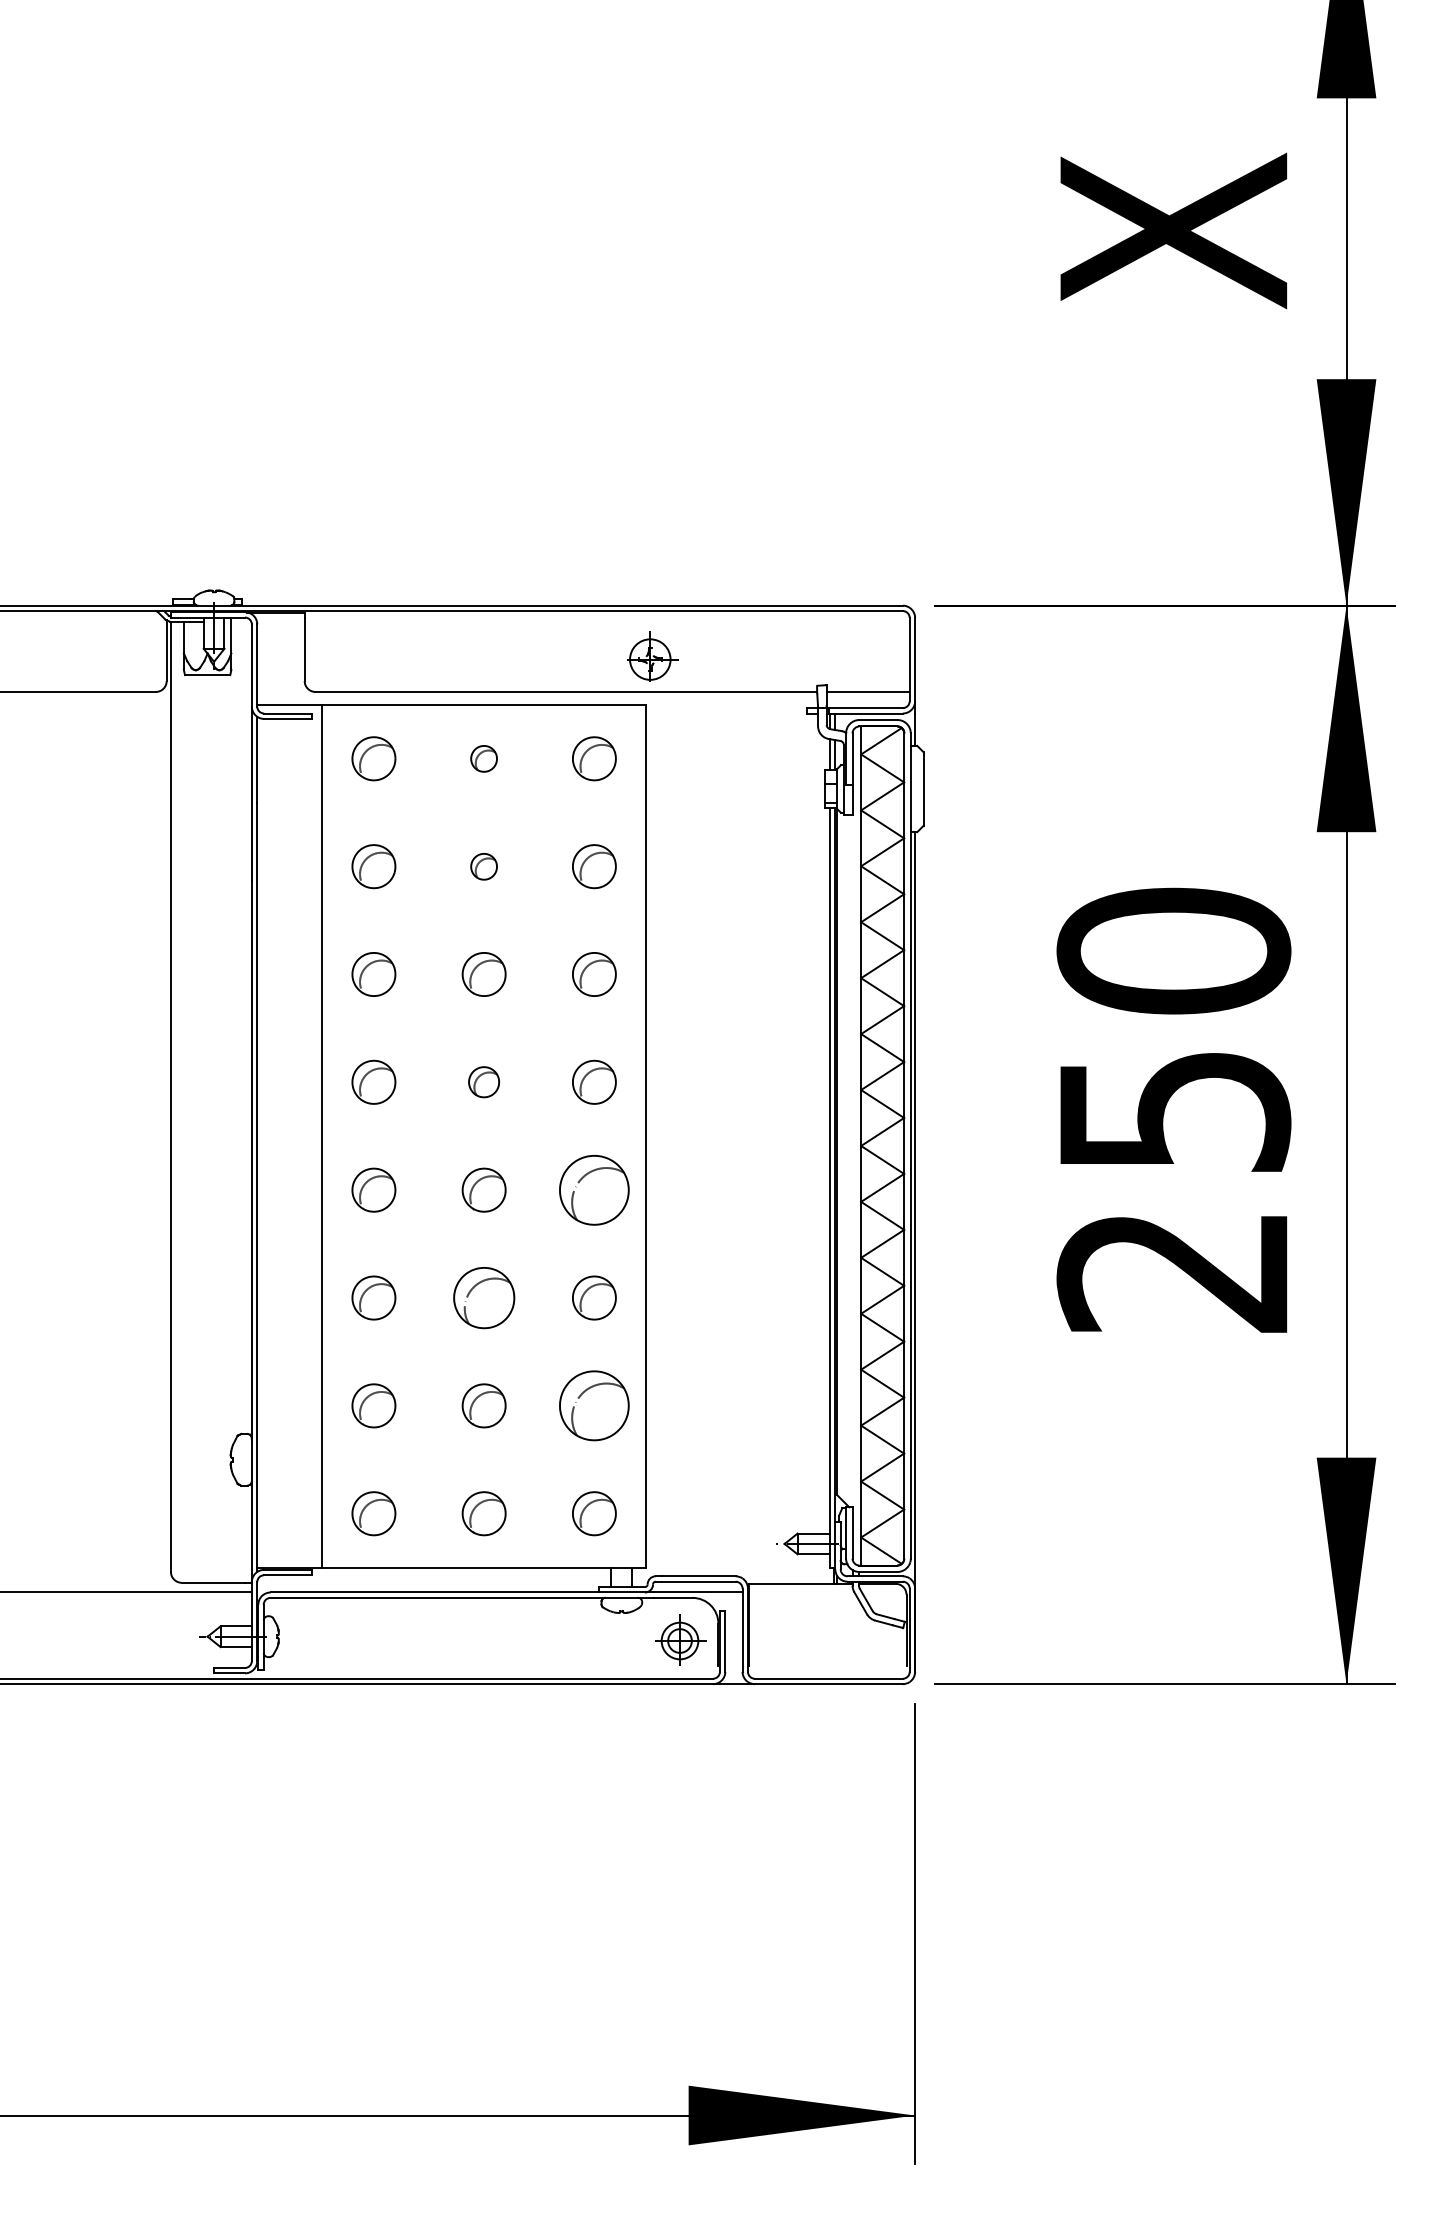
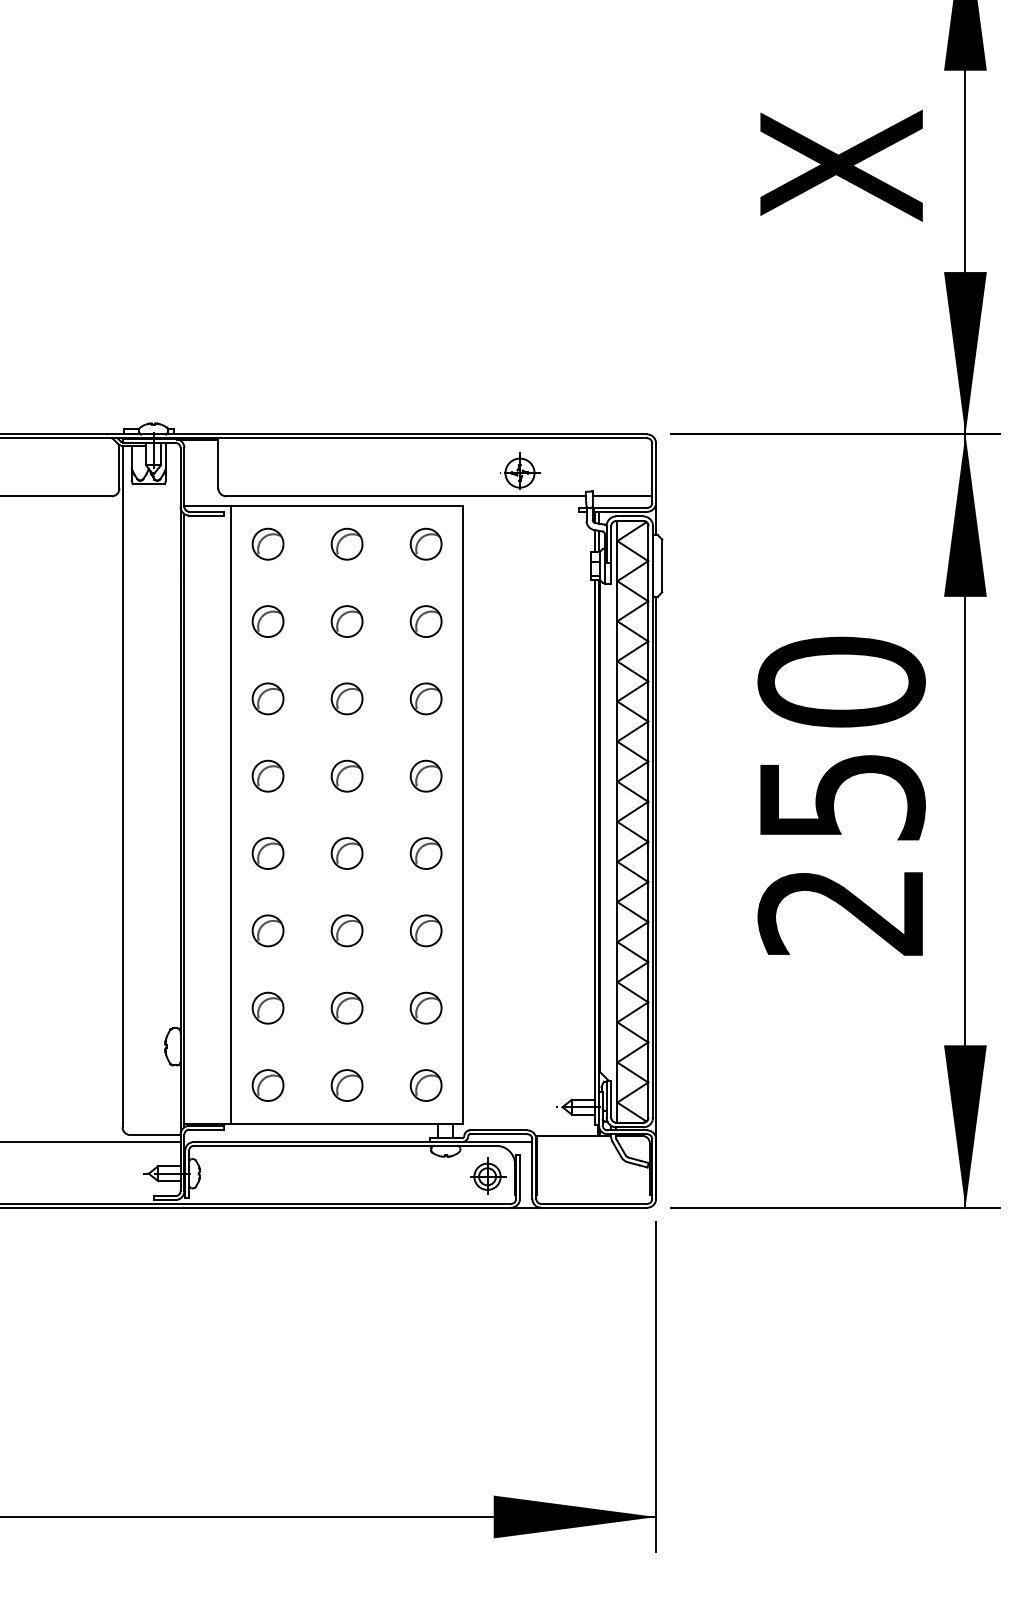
part: (652, 656) -> (521, 470), moved
part: (483, 758) -> (346, 544), size x1.67
part: (483, 866) -> (346, 621), size x1.67
part: (483, 1081) -> (346, 775), size x1.43
part: (594, 1189) -> (426, 853), size x0.62
part: (483, 1297) -> (346, 930), size x0.71
part: (594, 1405) -> (426, 1007), size x0.62

